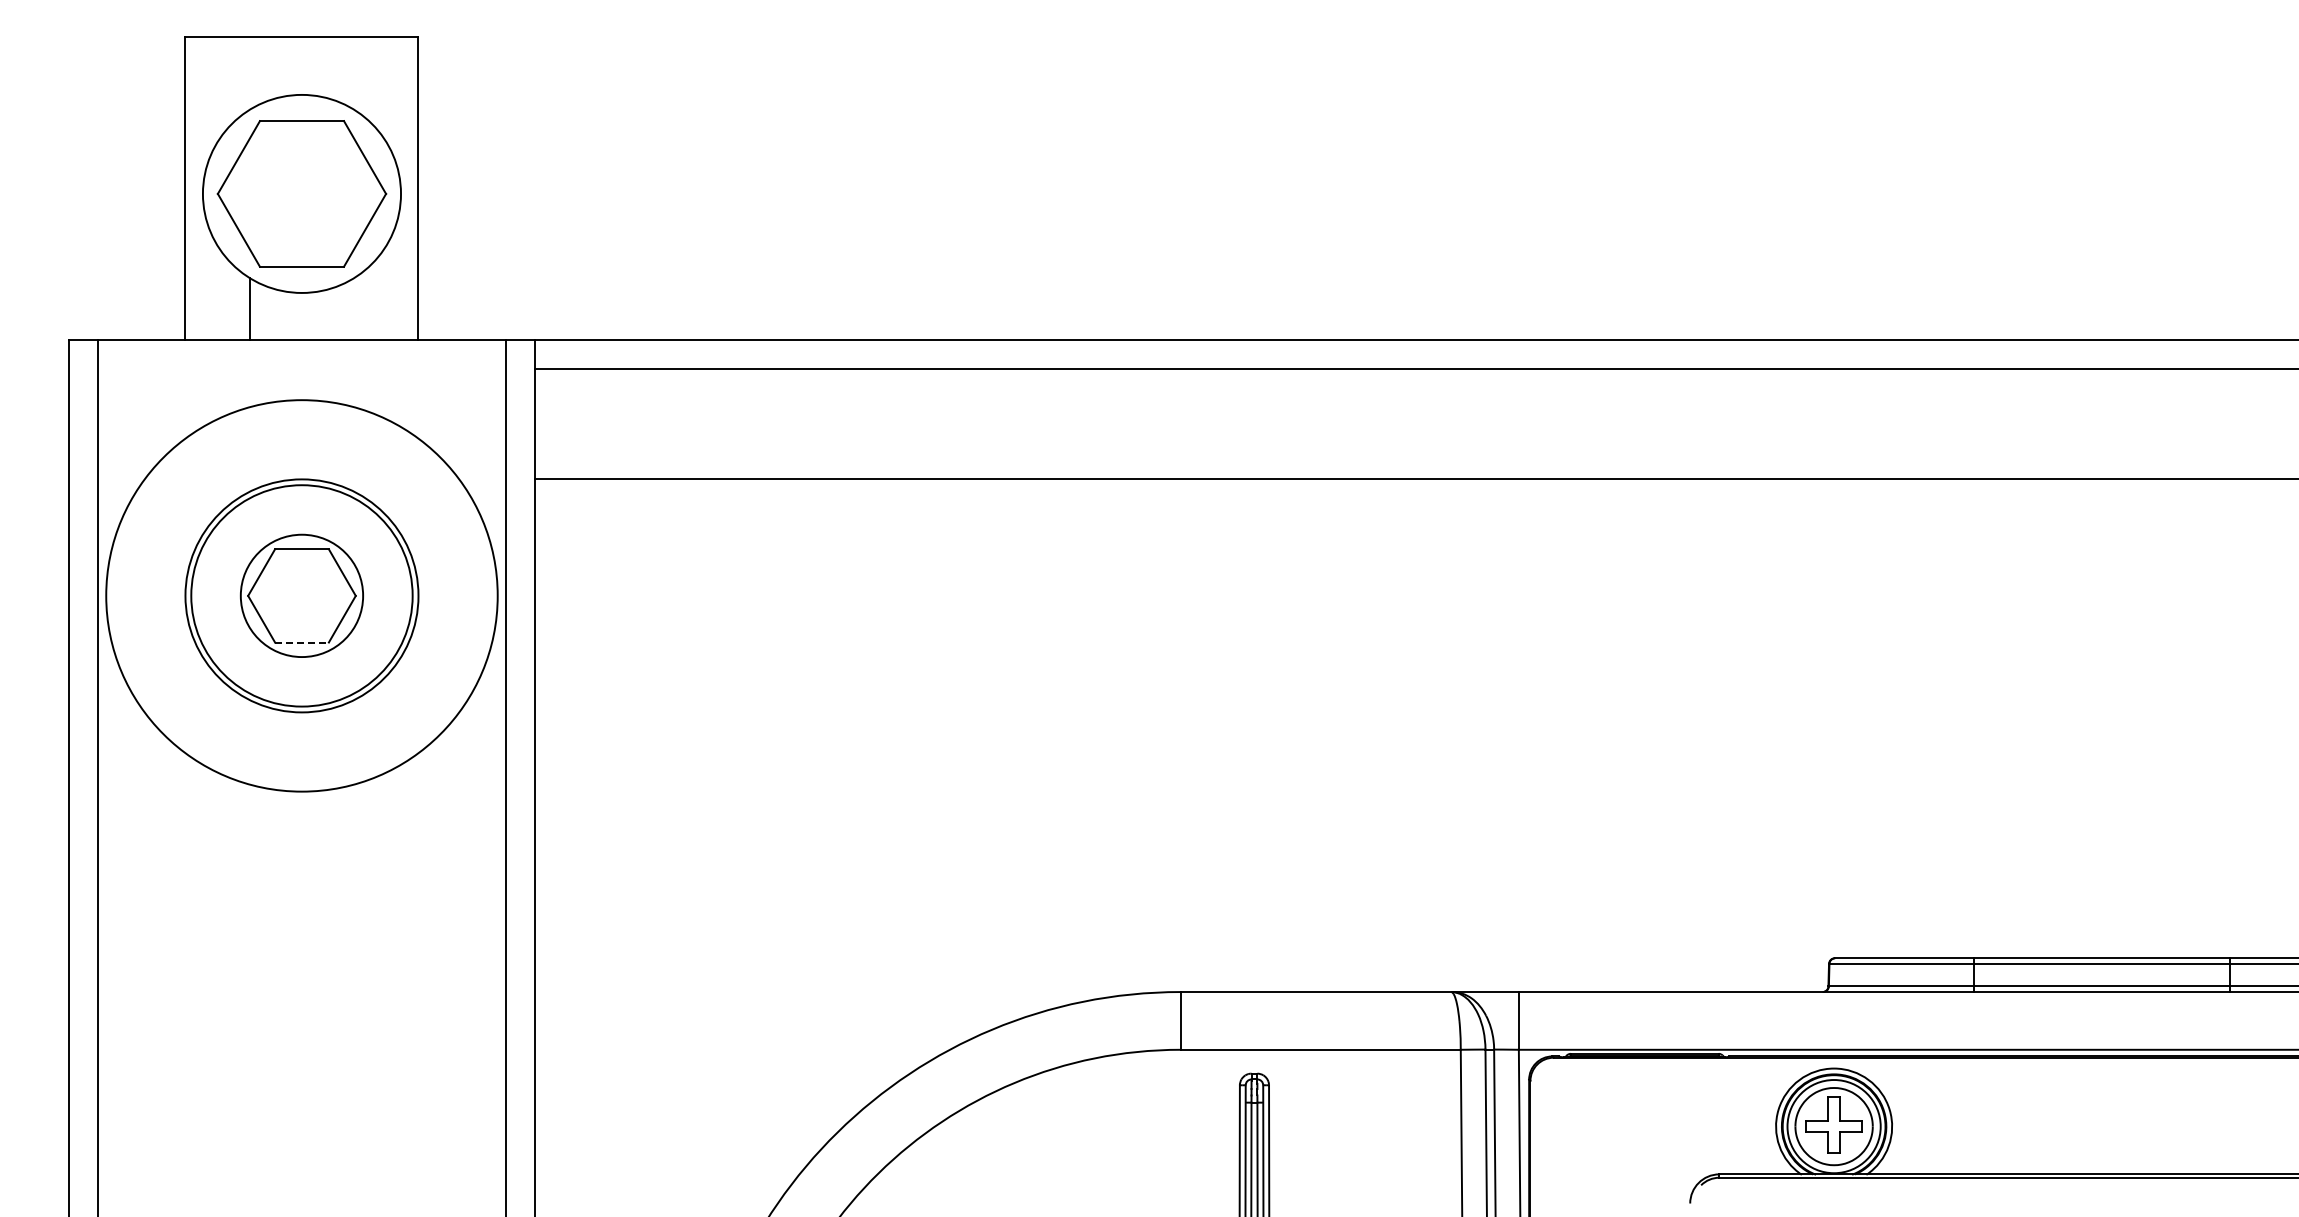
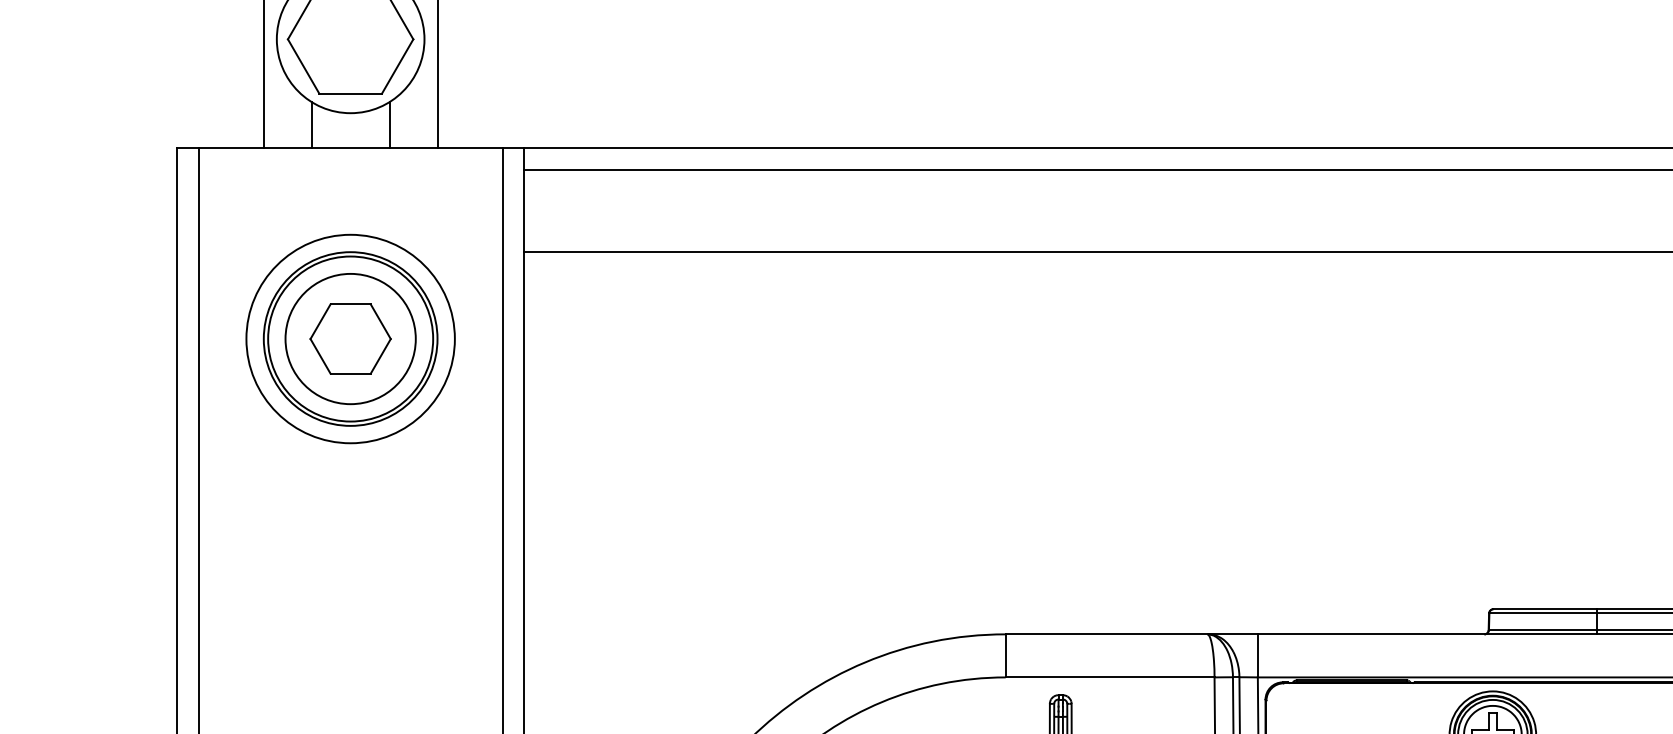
line: (354, 308) -> (389, 124), added
circle: (301, 595) -> (350, 338), size x0.71
circle: (301, 595) -> (350, 338), size x1.43
line: (301, 642) -> (350, 373), dashed -> solid

